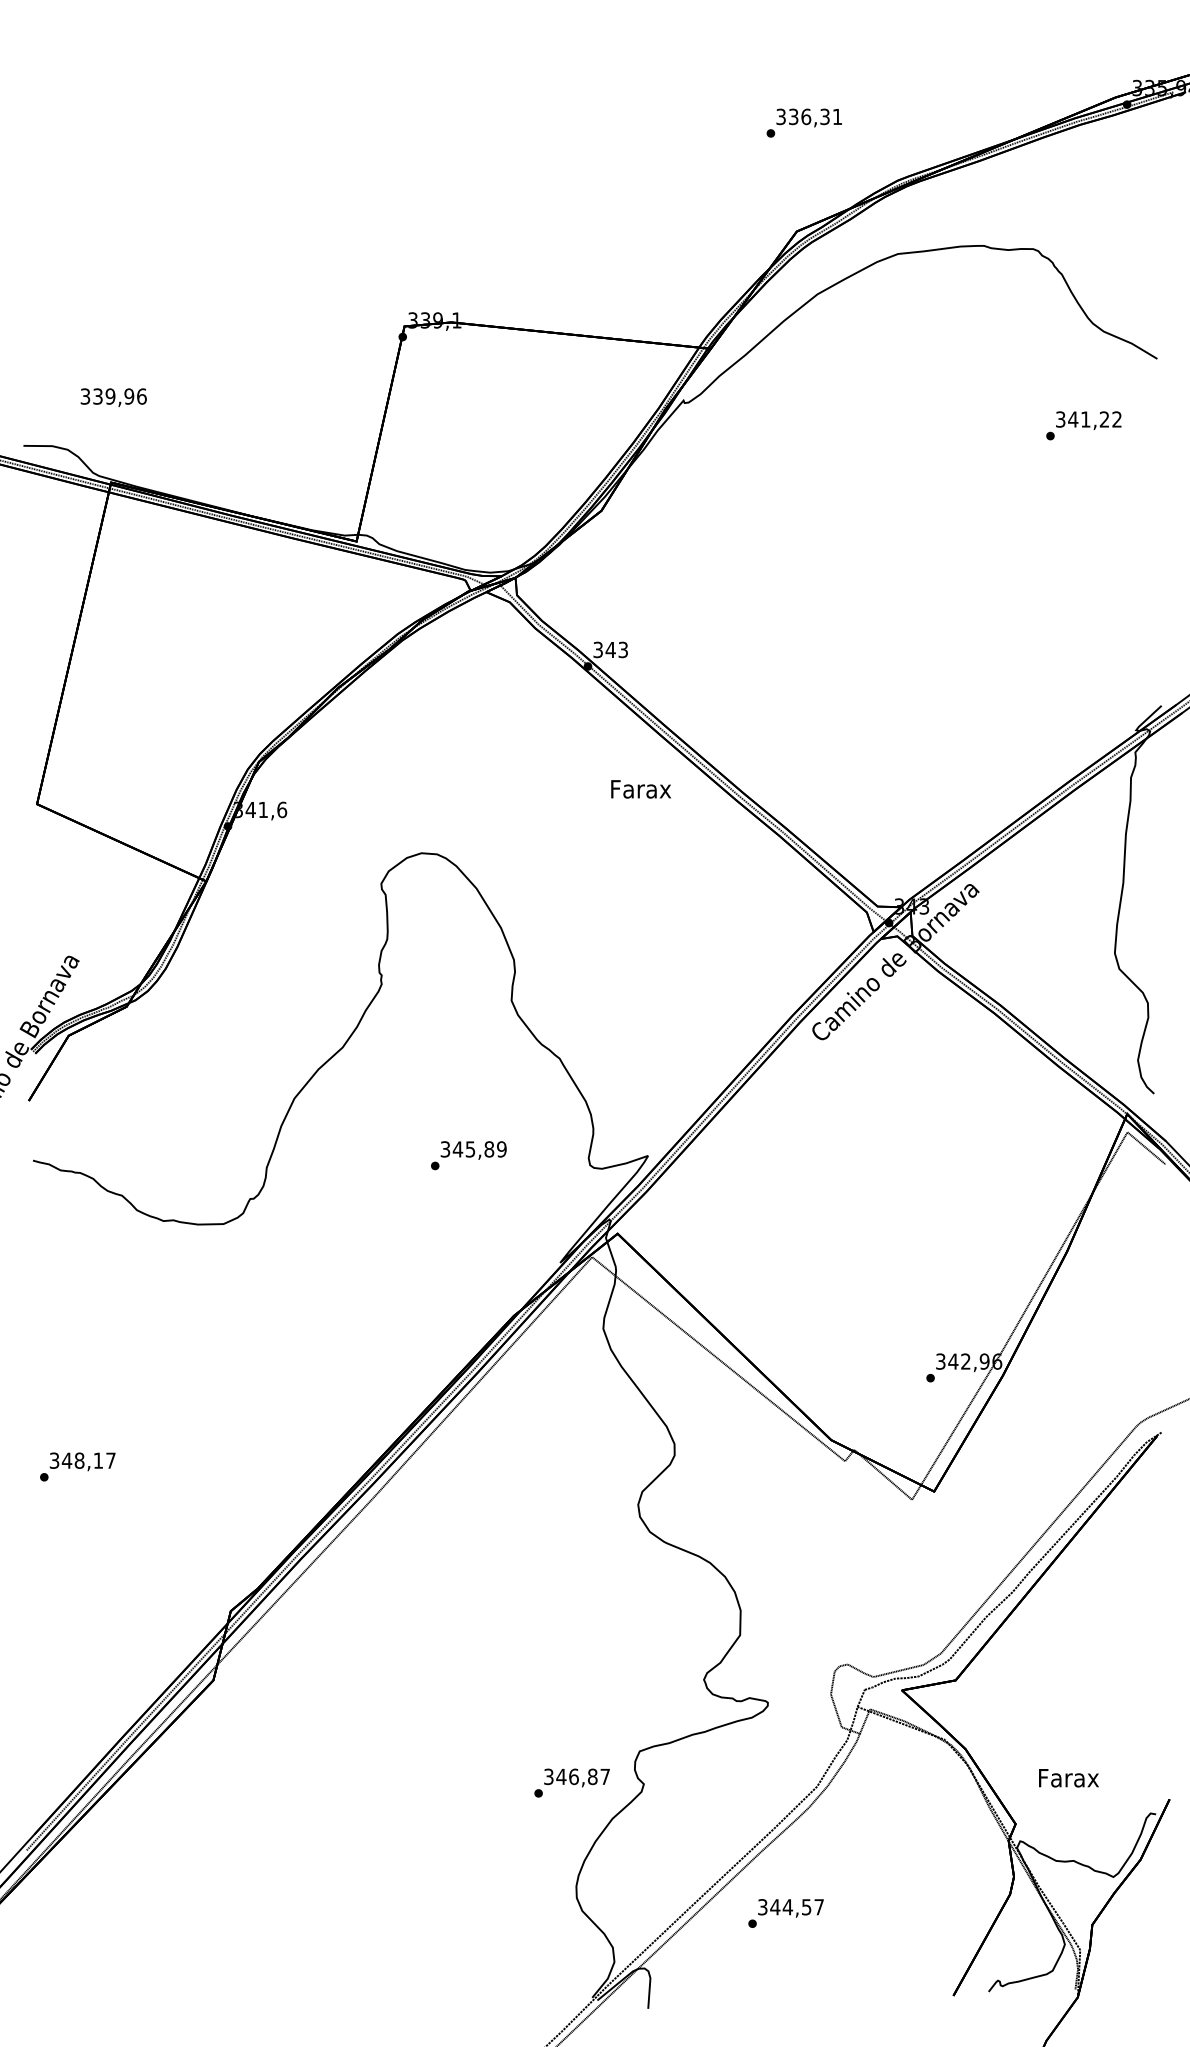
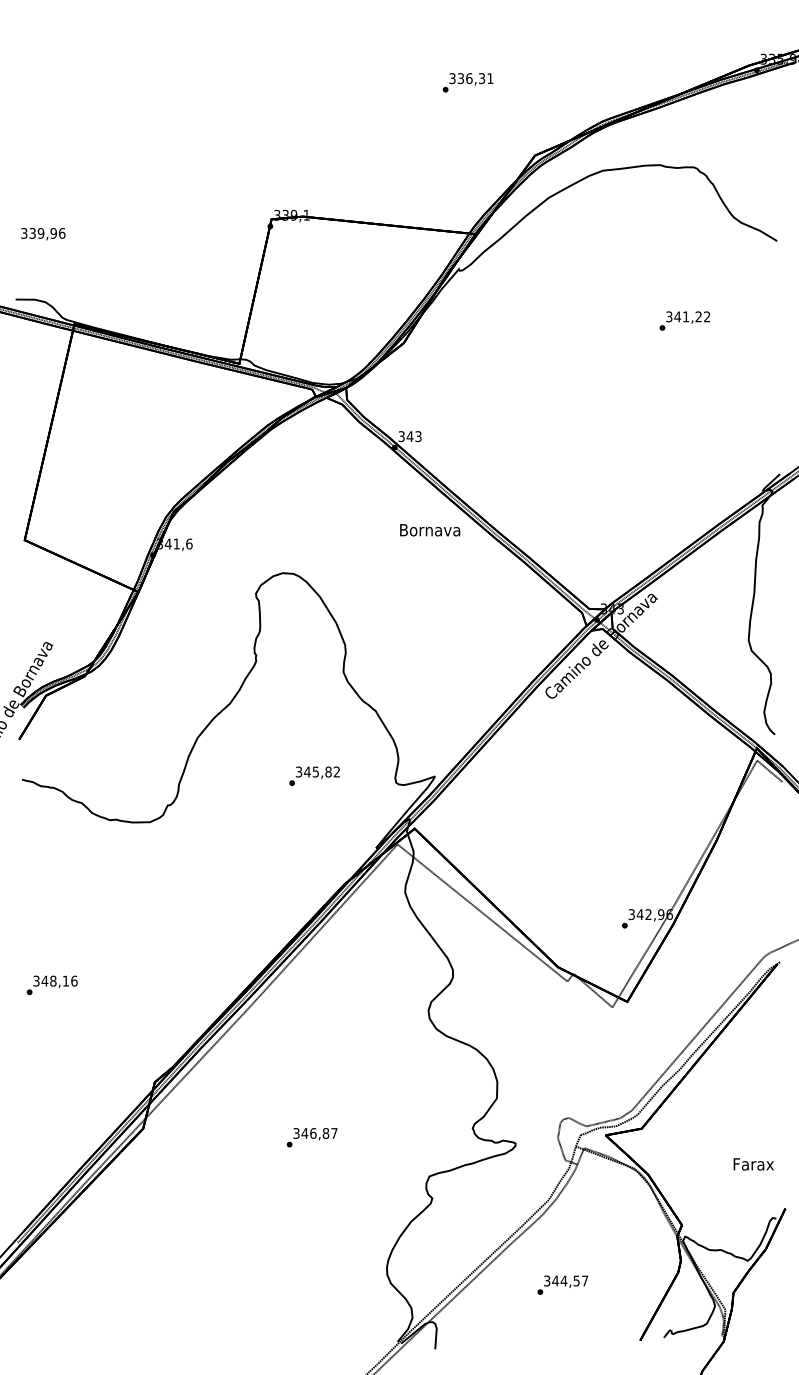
text: (803, 122) -> (467, 82), moved
text: (114, 398) -> (43, 234), moved
text: (1083, 424) -> (684, 320), moved
text: (641, 789) -> (430, 530), Farax -> Bornava
text: (501, 1148) -> (336, 771), 345,89 -> 345,82
text: (111, 1459) -> (74, 980), 348,17 -> 348,16
text: (1068, 1778) -> (753, 1164), moved
text: (571, 1782) -> (311, 1137), moved
text: (785, 1912) -> (562, 1284), moved

